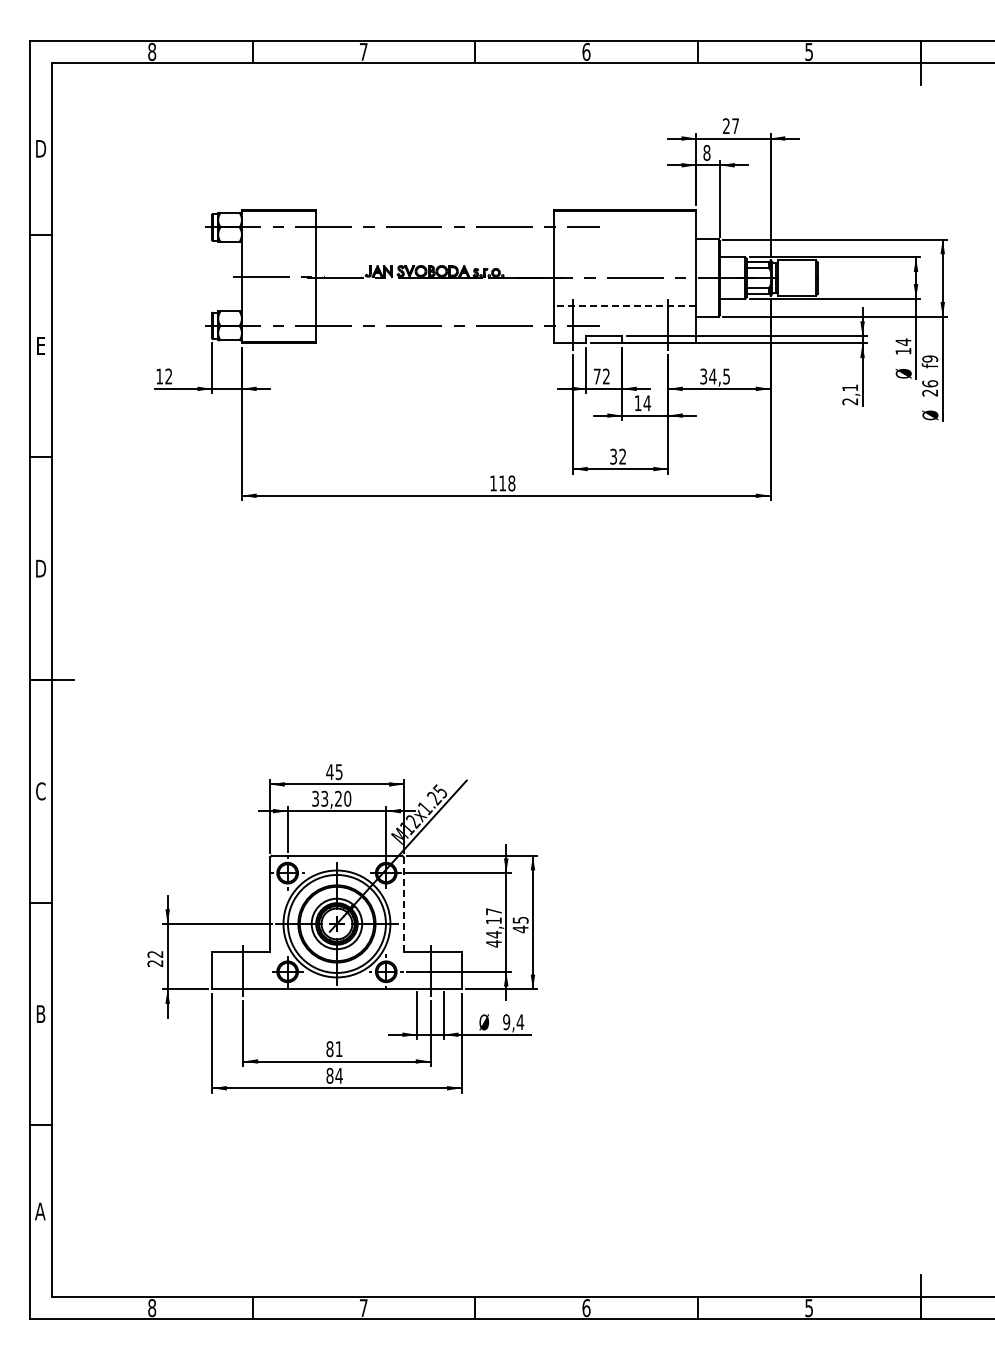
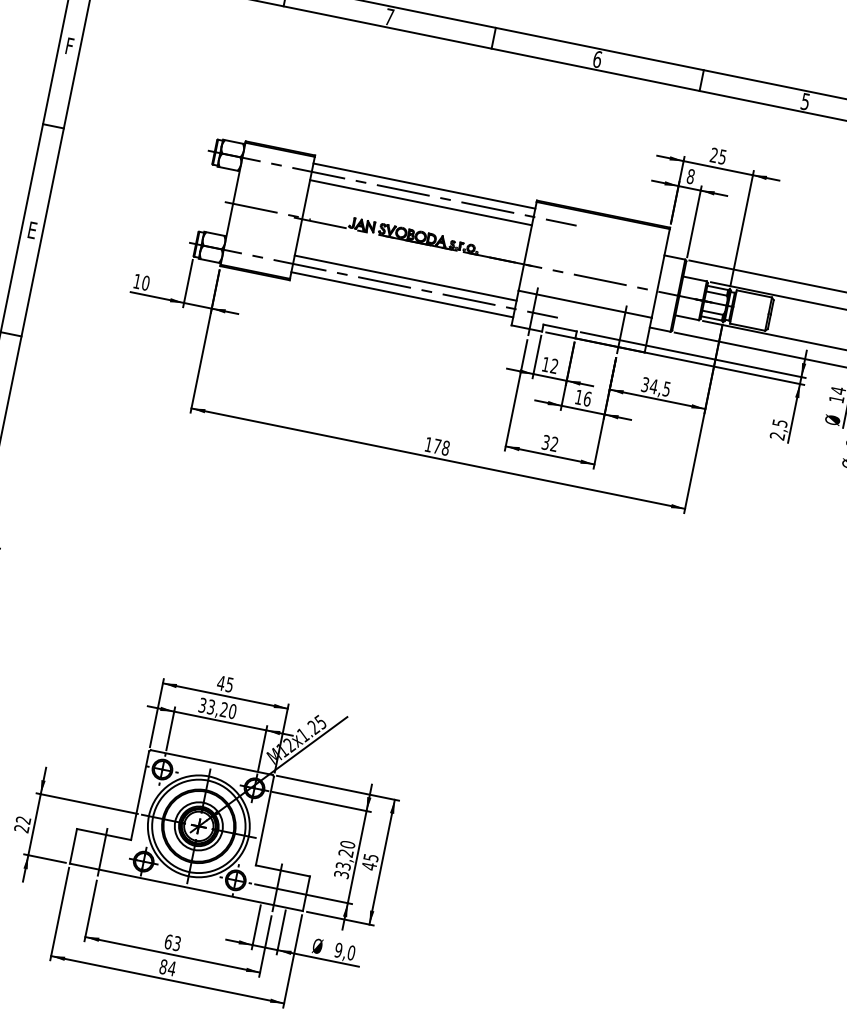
text: (735, 126) -> (722, 157), 27 -> 25
text: (41, 148) -> (70, 46), D -> F
line: (434, 218) -> (423, 186), added
line: (434, 236) -> (420, 202), added
line: (624, 306) -> (584, 304), dashed -> solid
line: (434, 316) -> (405, 277), added
line: (434, 334) -> (401, 294), added
text: (168, 376) -> (145, 283), 12 -> 10
text: (596, 376) -> (545, 364), 72 -> 12
text: (850, 387) -> (780, 422), 2,1 -> 2,5
text: (647, 403) -> (587, 399), 14 -> 16
text: (502, 483) -> (437, 446), 118 -> 178
line: (403, 904) -> (264, 820), dashed -> solid
text: (493, 927) -> (344, 859), 44,17 -> 33,20
text: (520, 1022) -> (351, 953), 9,4 -> 9,0
text: (334, 1049) -> (172, 943), 81 -> 63

